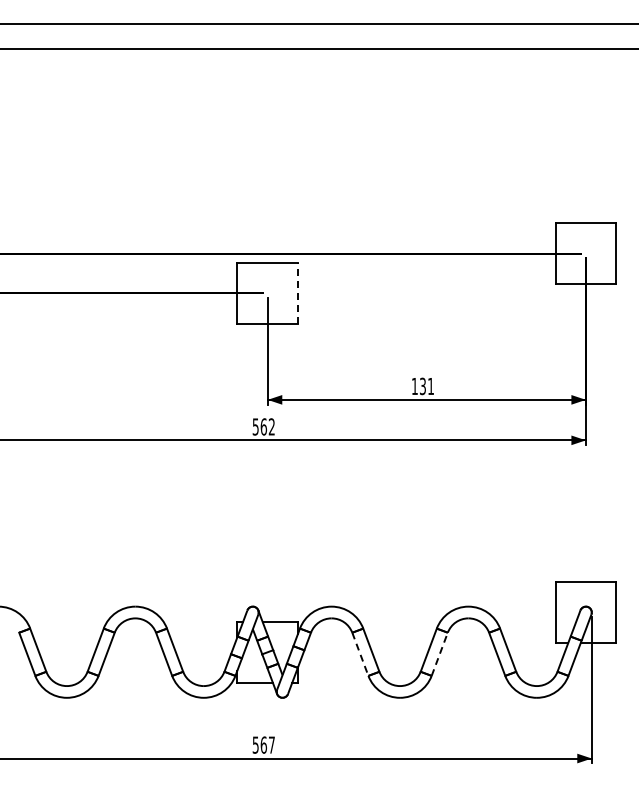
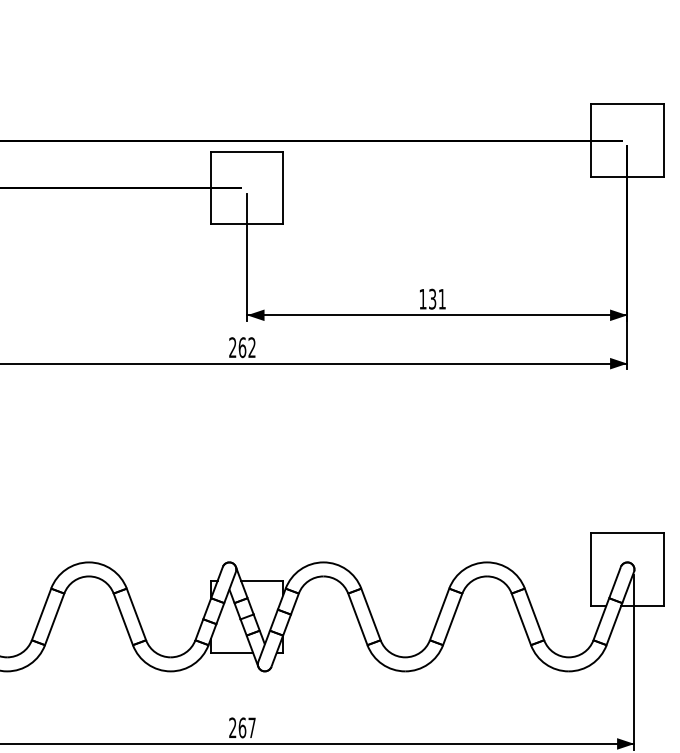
line: (298, 292) -> (283, 186), dashed -> solid
text: (255, 426) -> (232, 347), 562 -> 262
line: (439, 653) -> (452, 618), dashed -> solid
line: (360, 654) -> (358, 619), dashed -> solid
text: (255, 744) -> (232, 727), 567 -> 267

